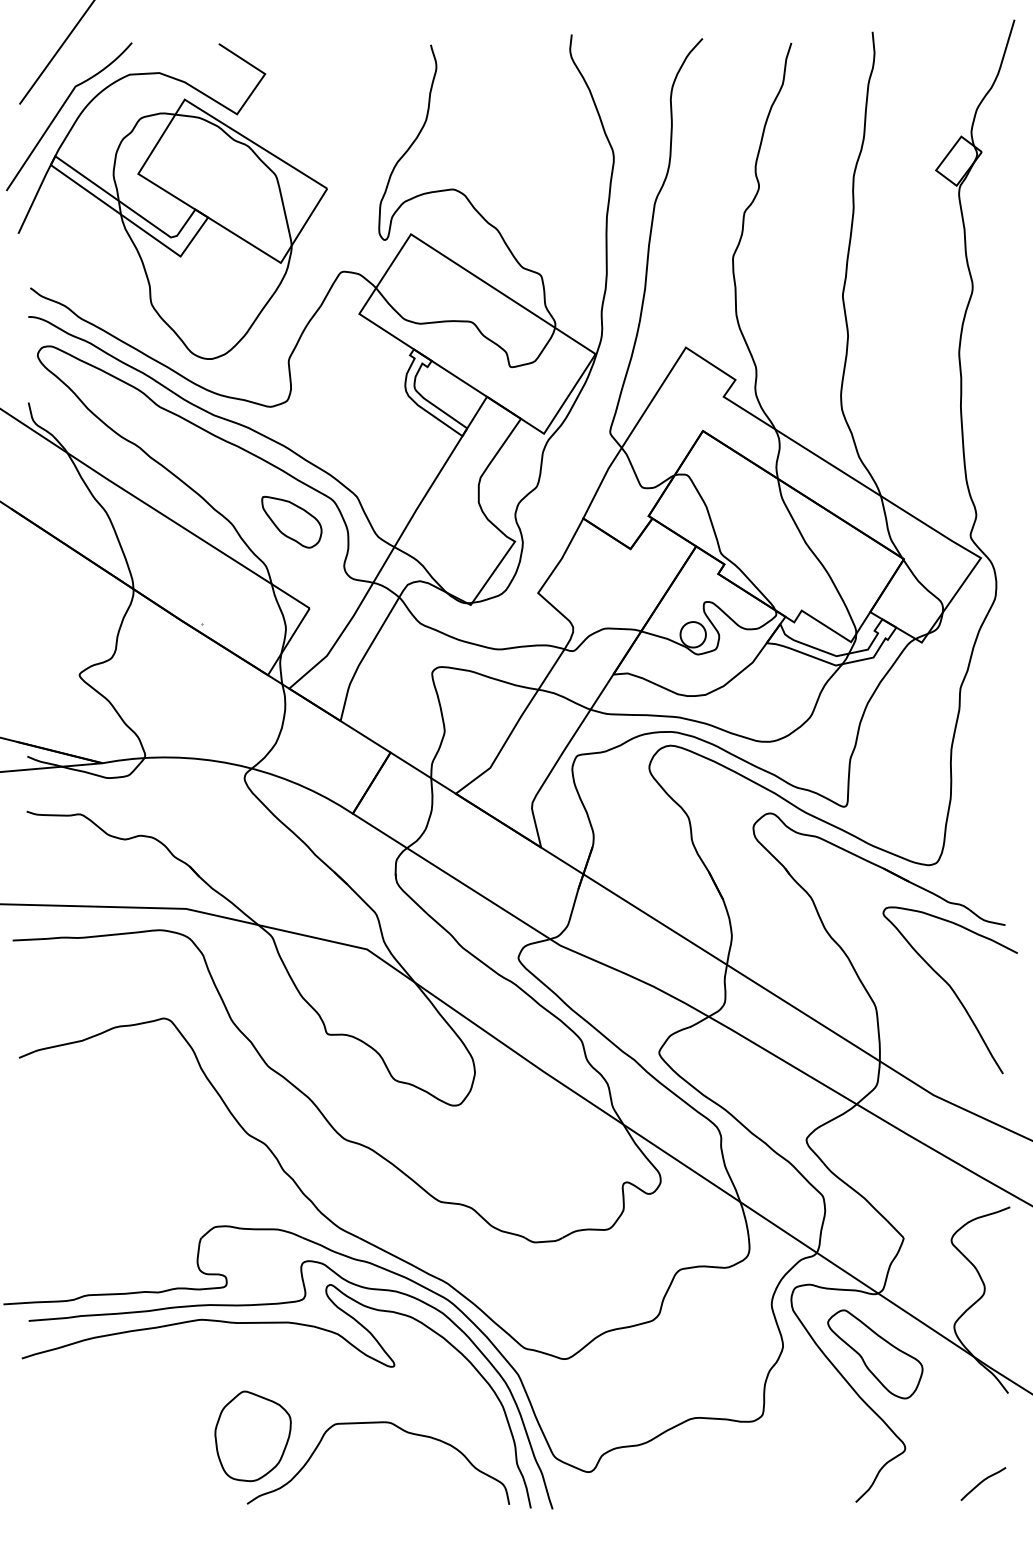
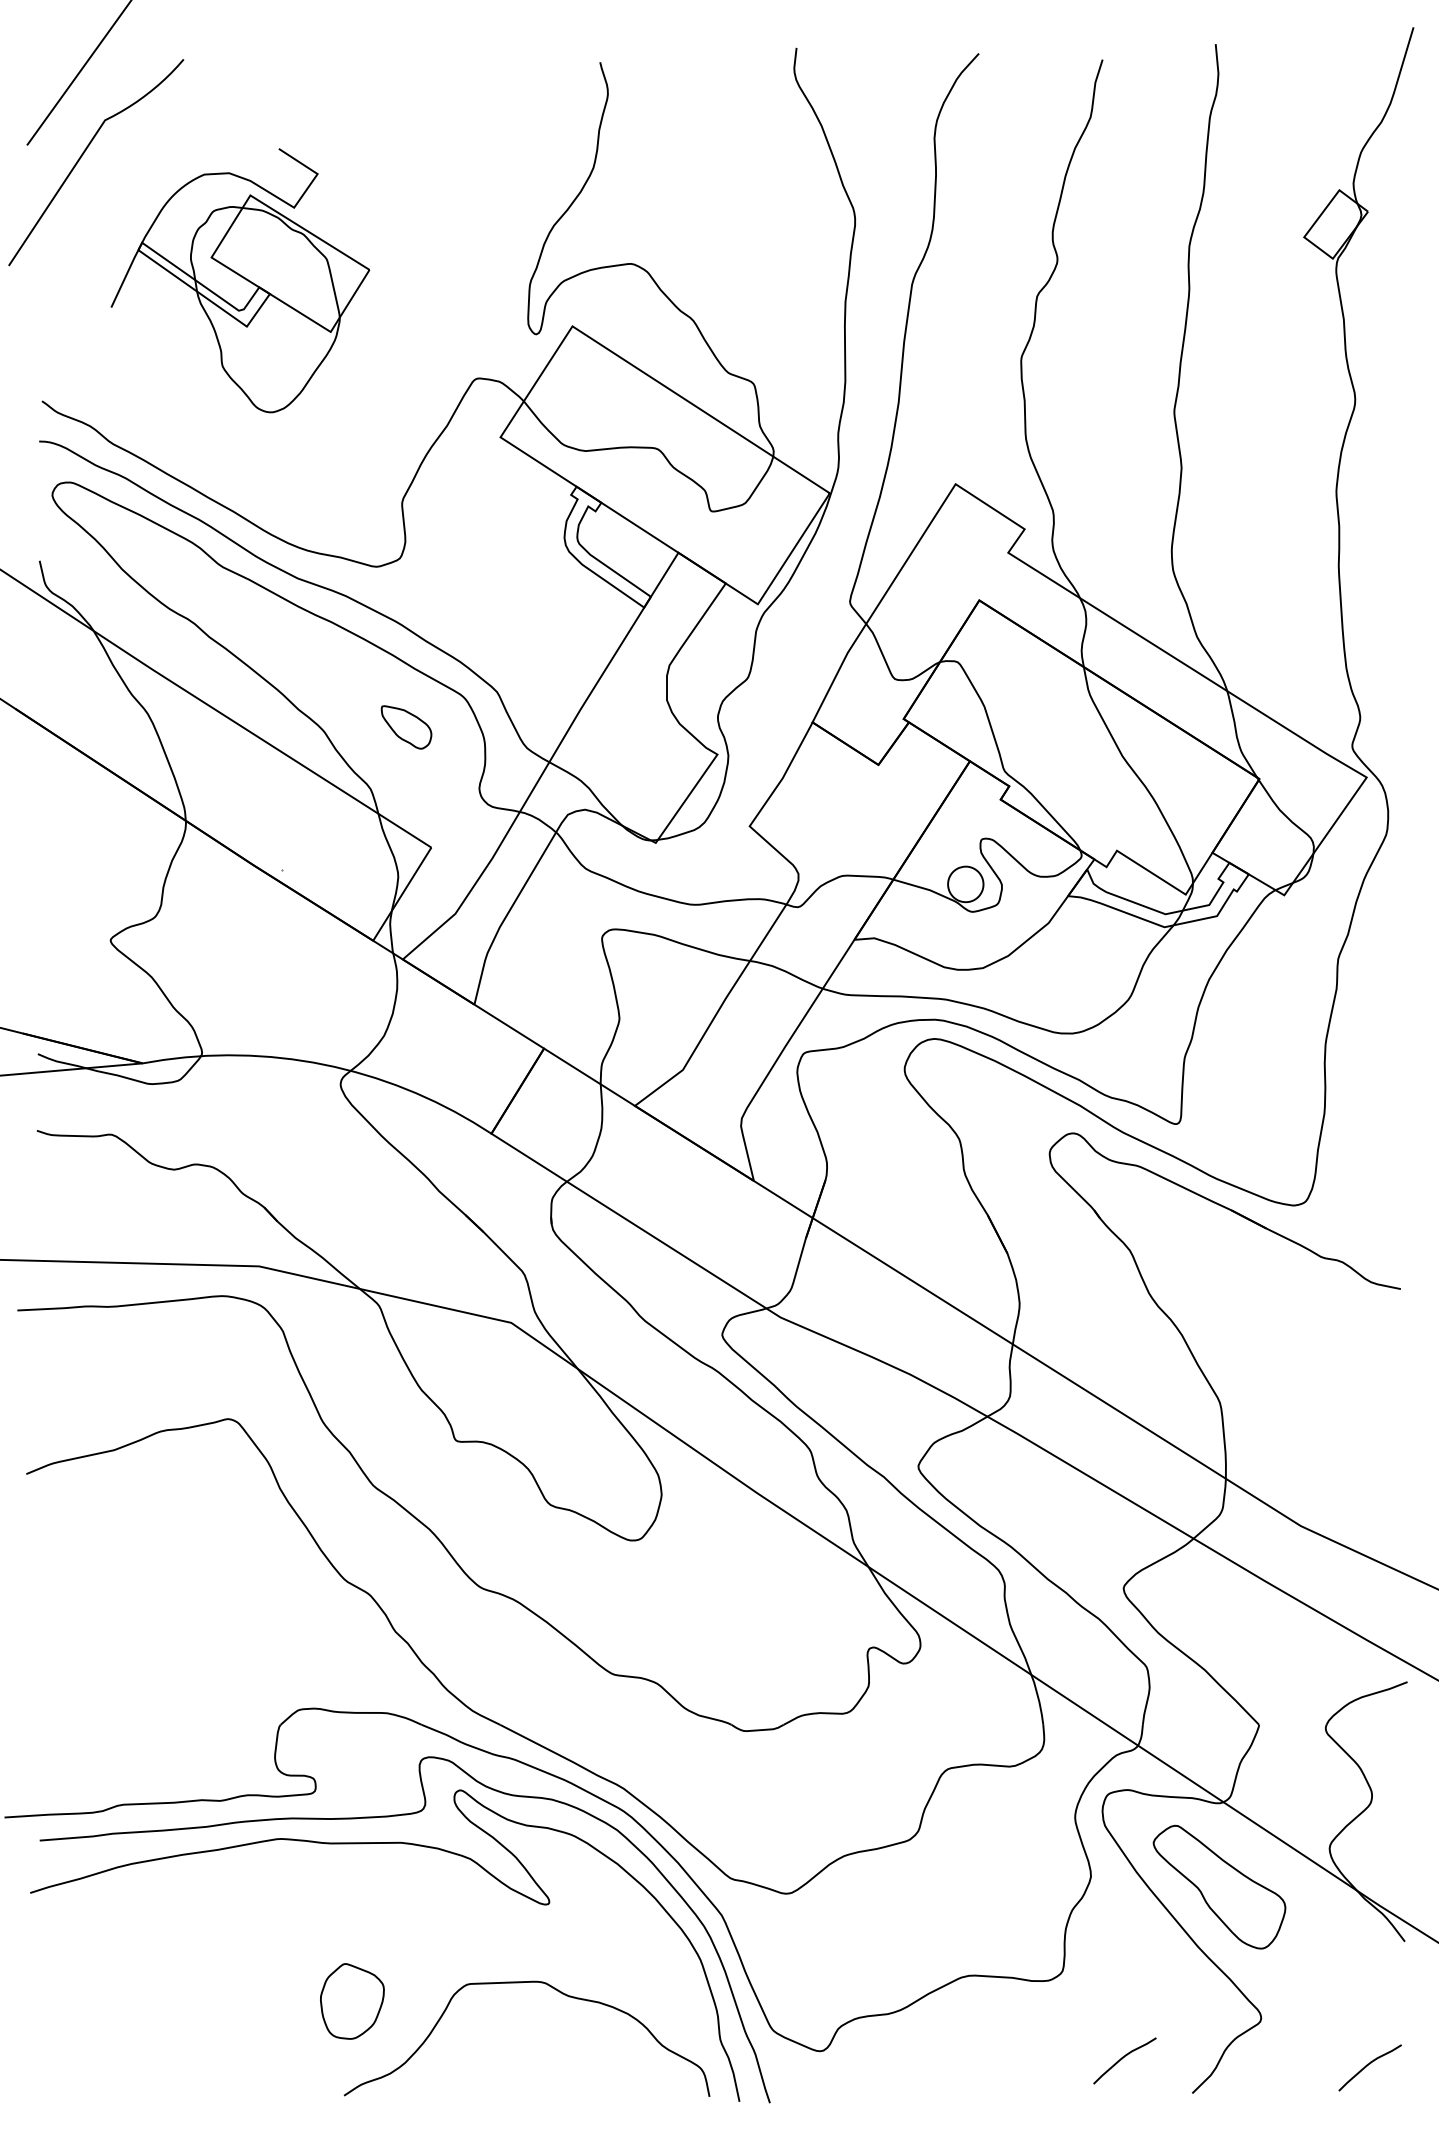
part: (172, 201) -> (240, 280), size x0.6
part: (291, 521) -> (405, 726), size x0.6
curve: (951, 990) -> (1325, 1380), removed
part: (252, 1436) -> (351, 2001), size x0.6
curve: (806, 1477) -> (1123, 2058), added

